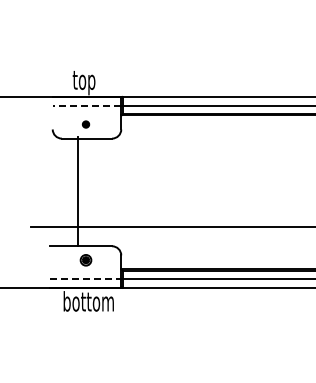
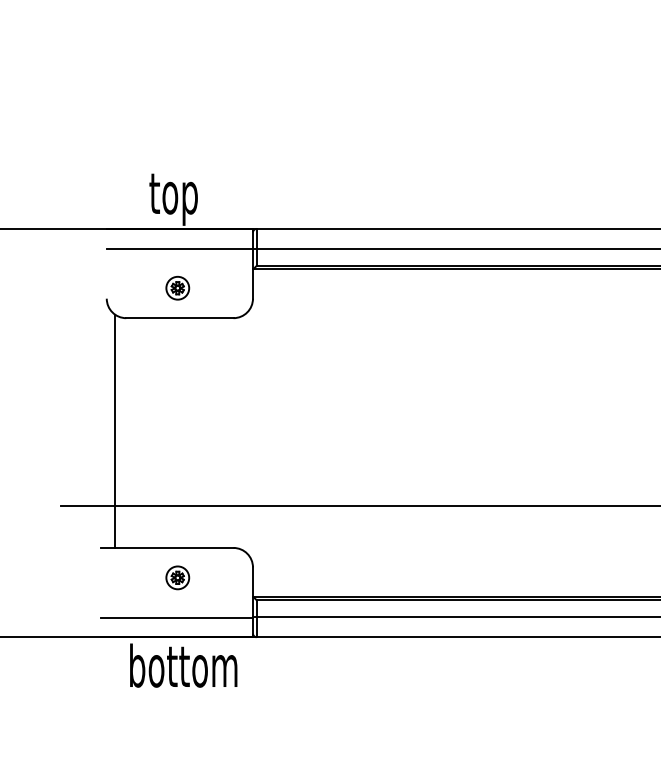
line: (86, 105) -> (178, 247), dashed -> solid
part: (85, 124) -> (176, 288), size x1.67
line: (77, 191) -> (114, 431), moved
line: (85, 278) -> (176, 616), dashed -> solid

